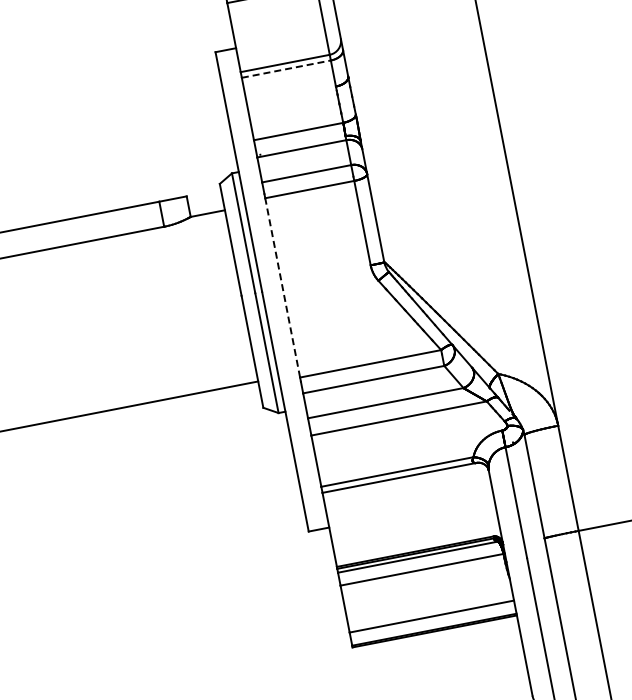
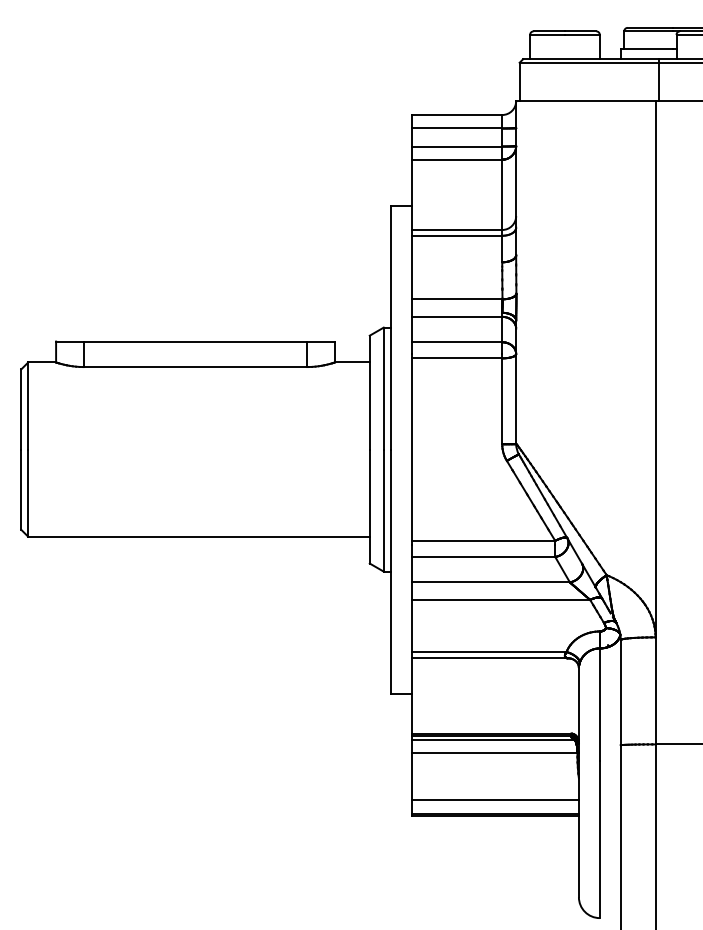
line: (286, 68) -> (457, 235), dashed -> solid
line: (282, 287) -> (411, 449), dashed -> solid

